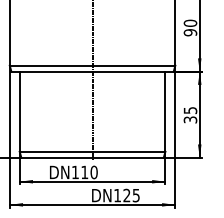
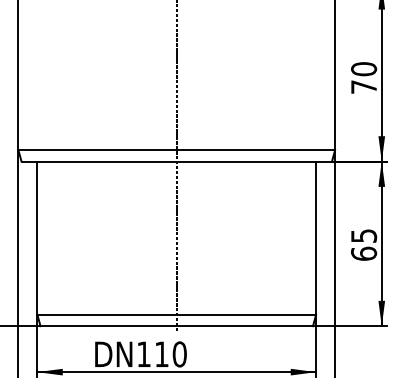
text: (190, 32) -> (364, 86), 90 -> 70
text: (190, 119) -> (364, 253), 35 -> 65

